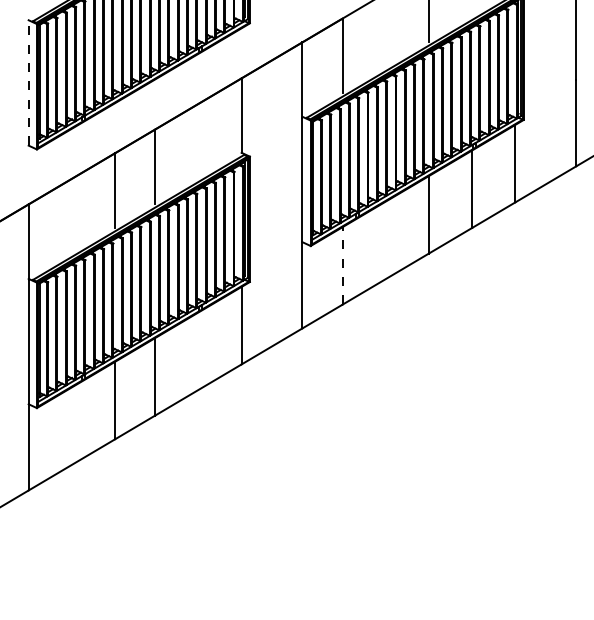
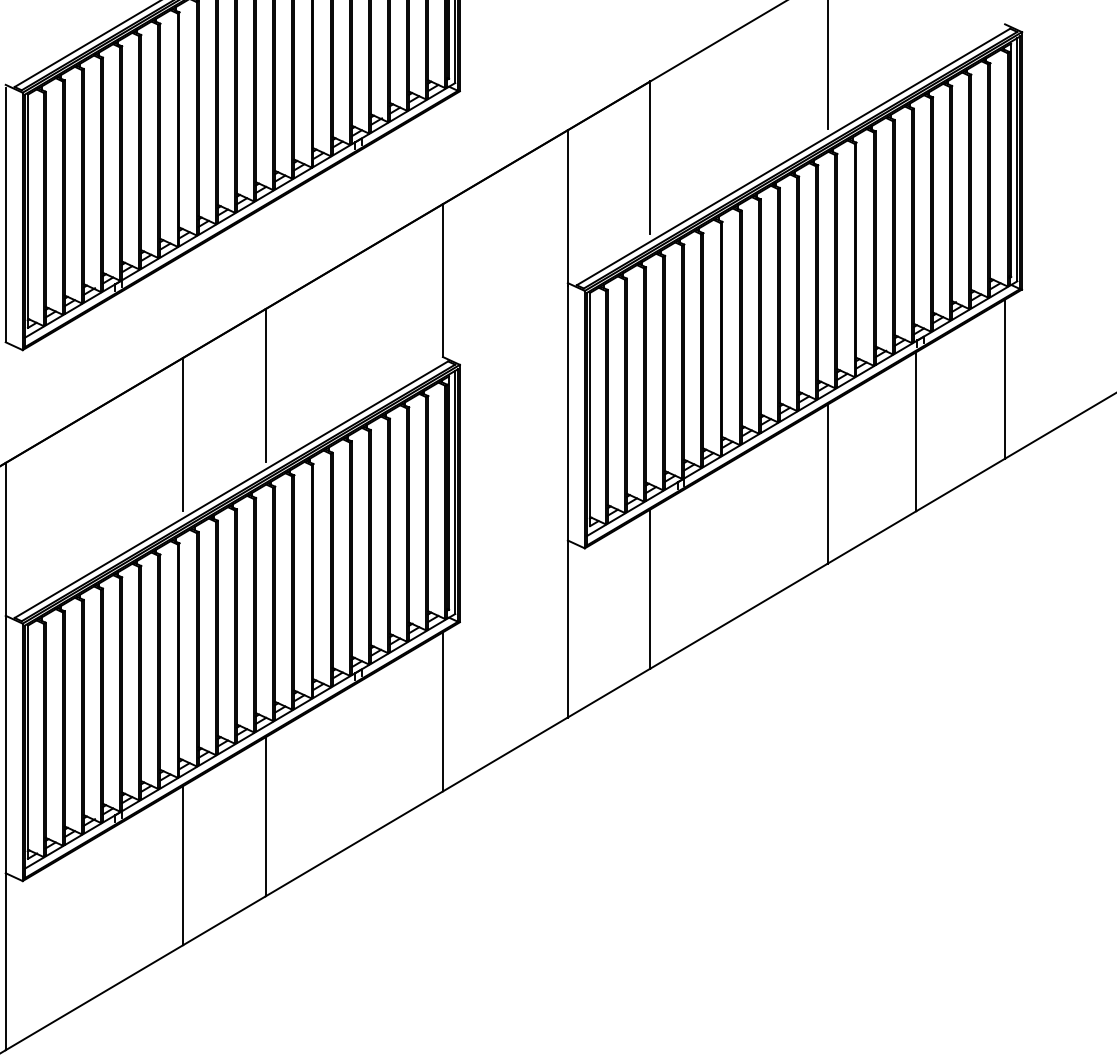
line: (28, 83) -> (5, 214), dashed -> solid
line: (342, 265) -> (650, 588), dashed -> solid

